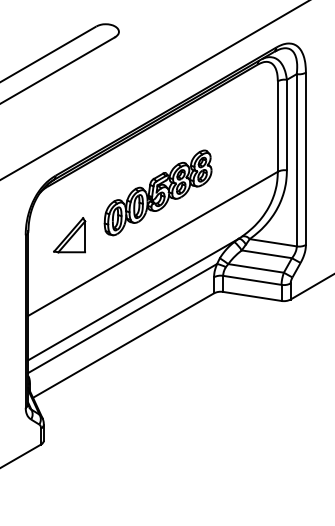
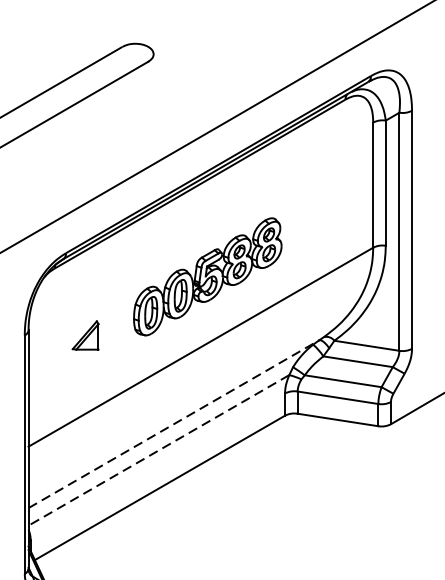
part: (69, 235) -> (85, 335), size x0.6
line: (134, 299) -> (175, 424), solid -> dashed
line: (122, 318) -> (158, 450), solid -> dashed

